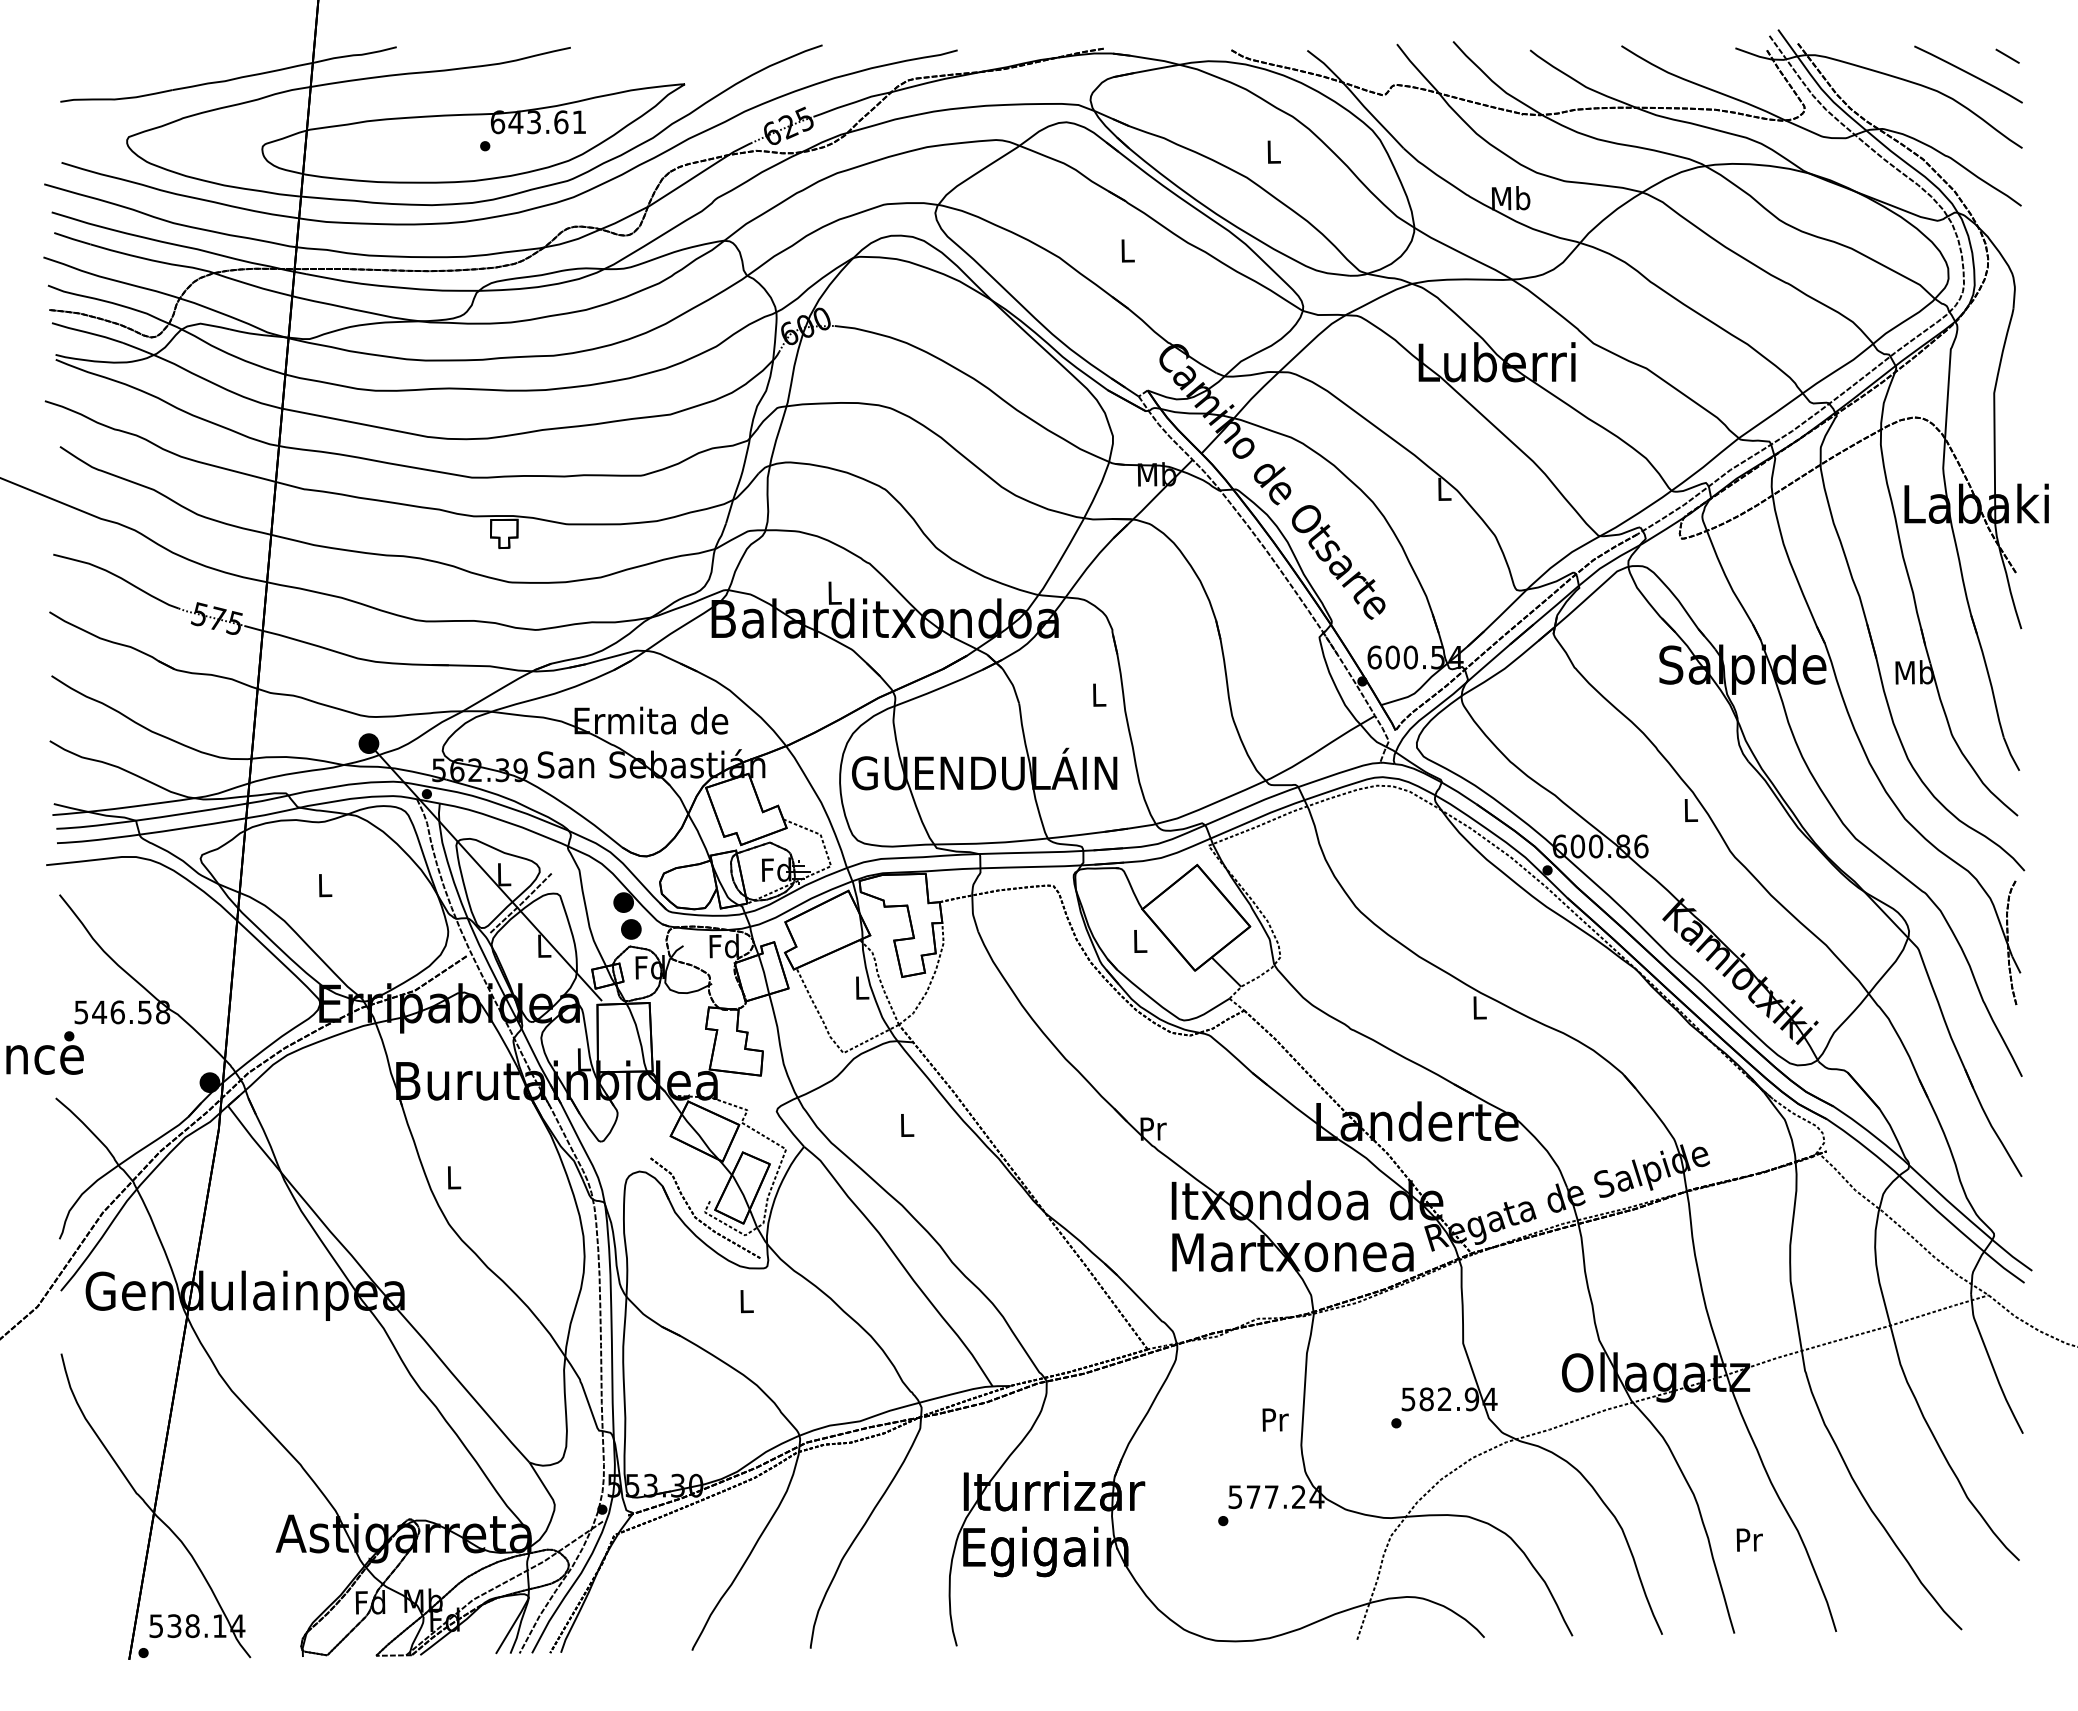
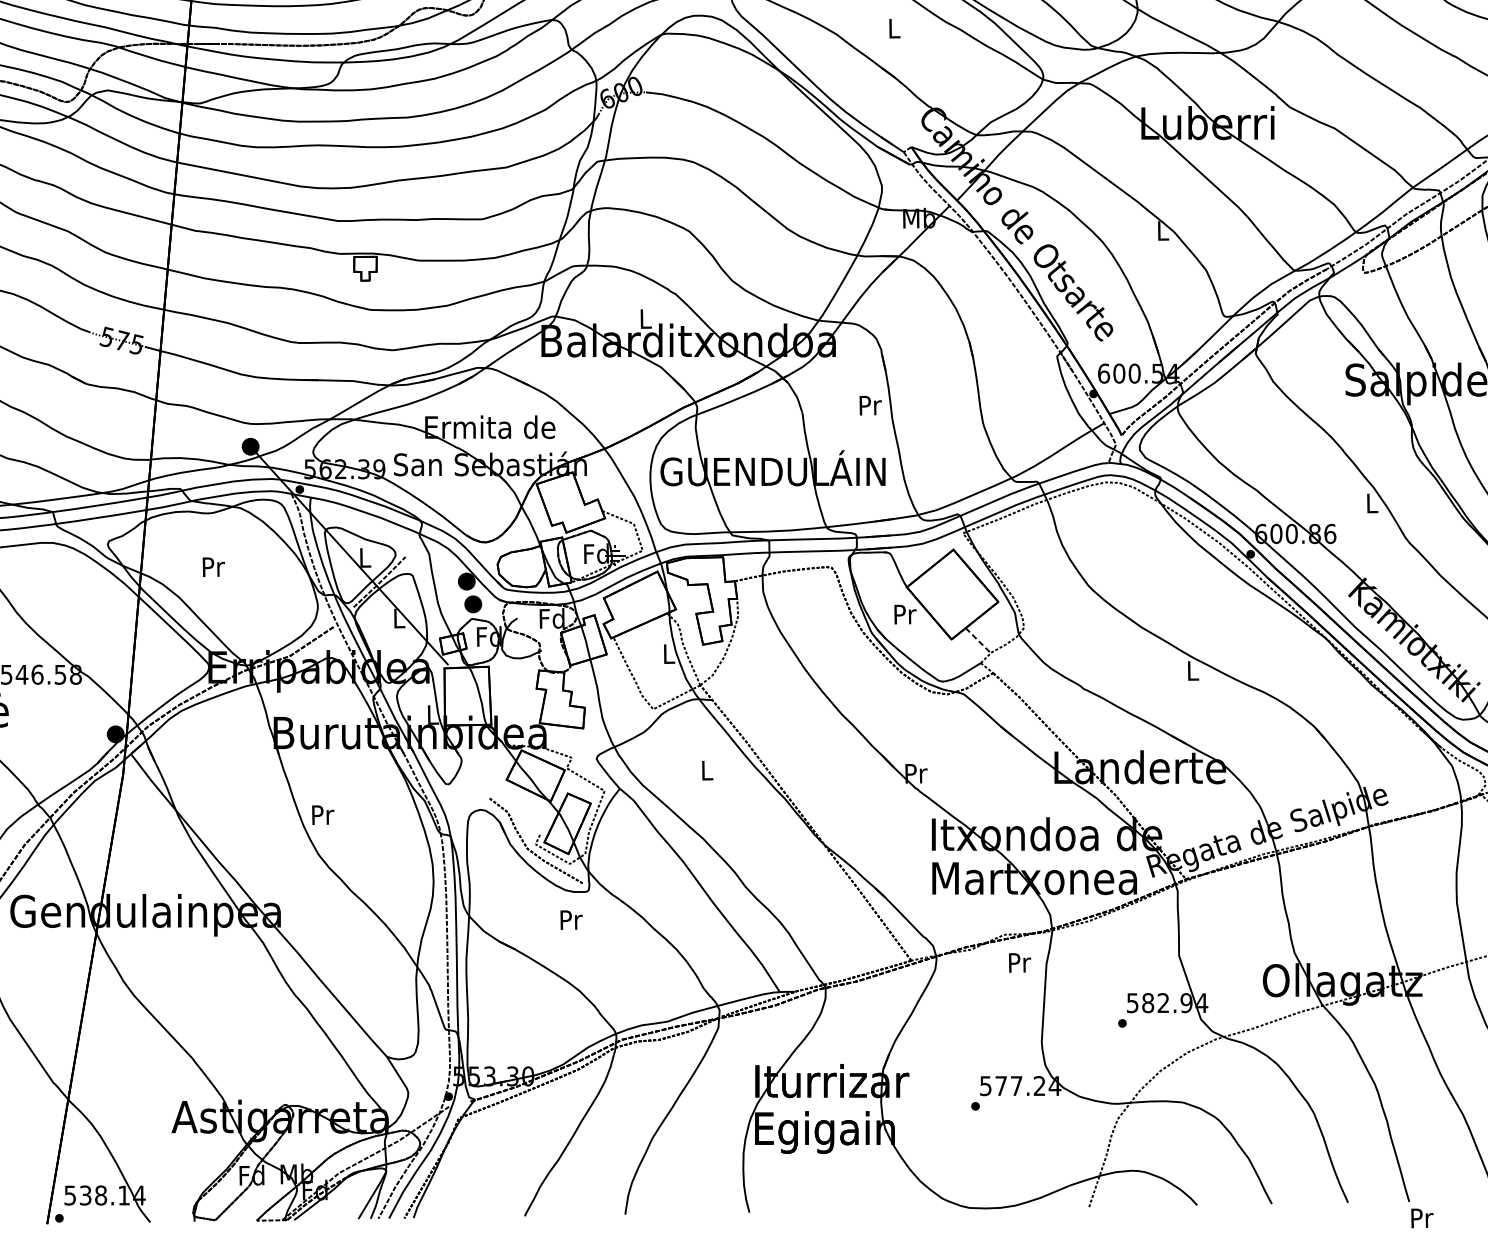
text: (1099, 694) -> (870, 405), L -> Pr
text: (325, 885) -> (213, 567), L -> Pr
text: (1140, 941) -> (905, 614), L -> Pr
line: (1226, 971) -> (978, 640), solid -> dashed
text: (454, 1177) -> (323, 814), L -> Pr
text: (747, 1301) -> (571, 920), L -> Pr
text: (1275, 1419) -> (1019, 962), moved
text: (1749, 1539) -> (1422, 1217), moved

